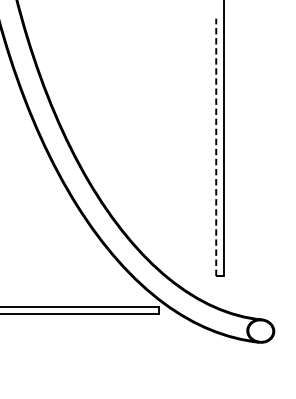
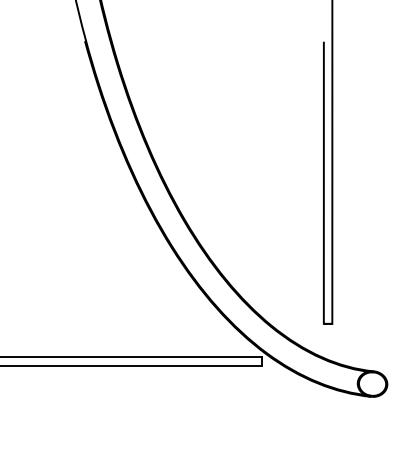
line: (215, 147) -> (323, 183), dashed -> solid

